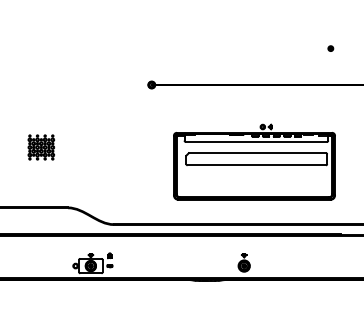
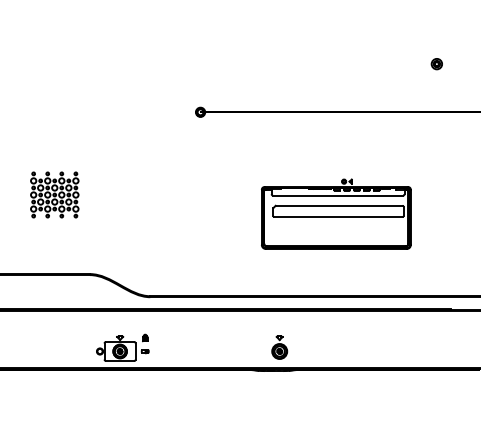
part: (331, 48) -> (437, 64), size x1.6
part: (41, 147) -> (54, 194), size x1.4
part: (254, 161) -> (336, 213), size x0.7
part: (244, 263) -> (279, 347), moved

